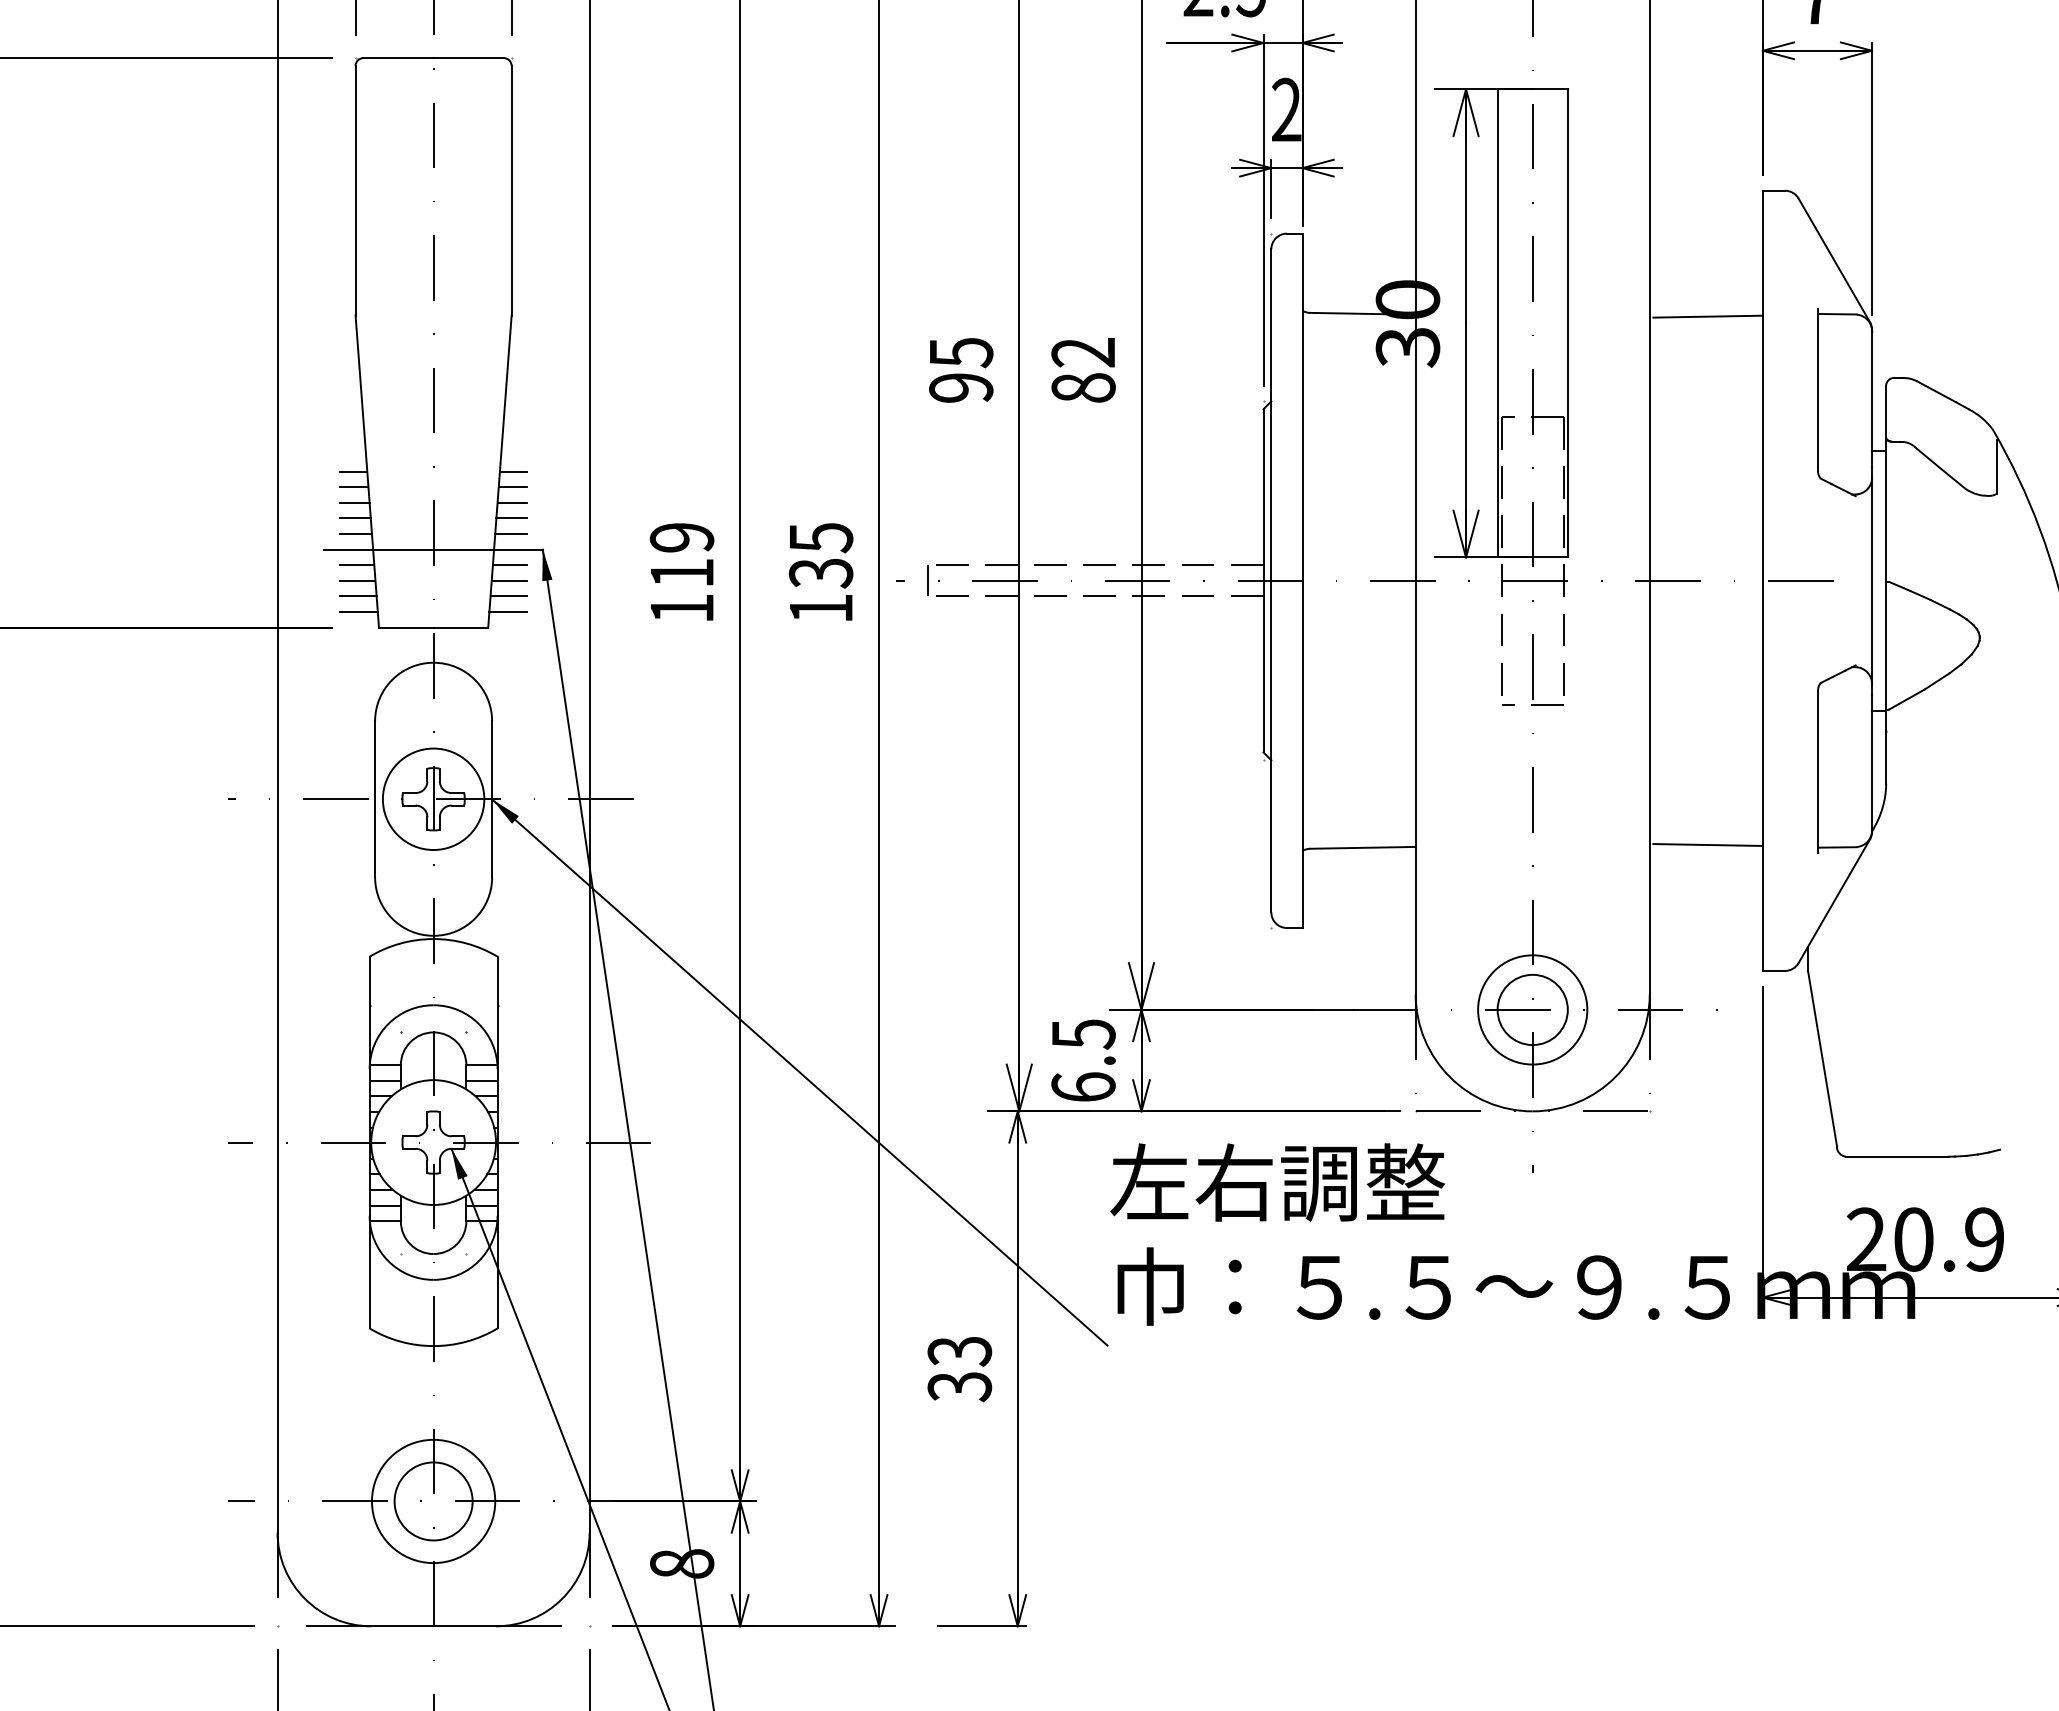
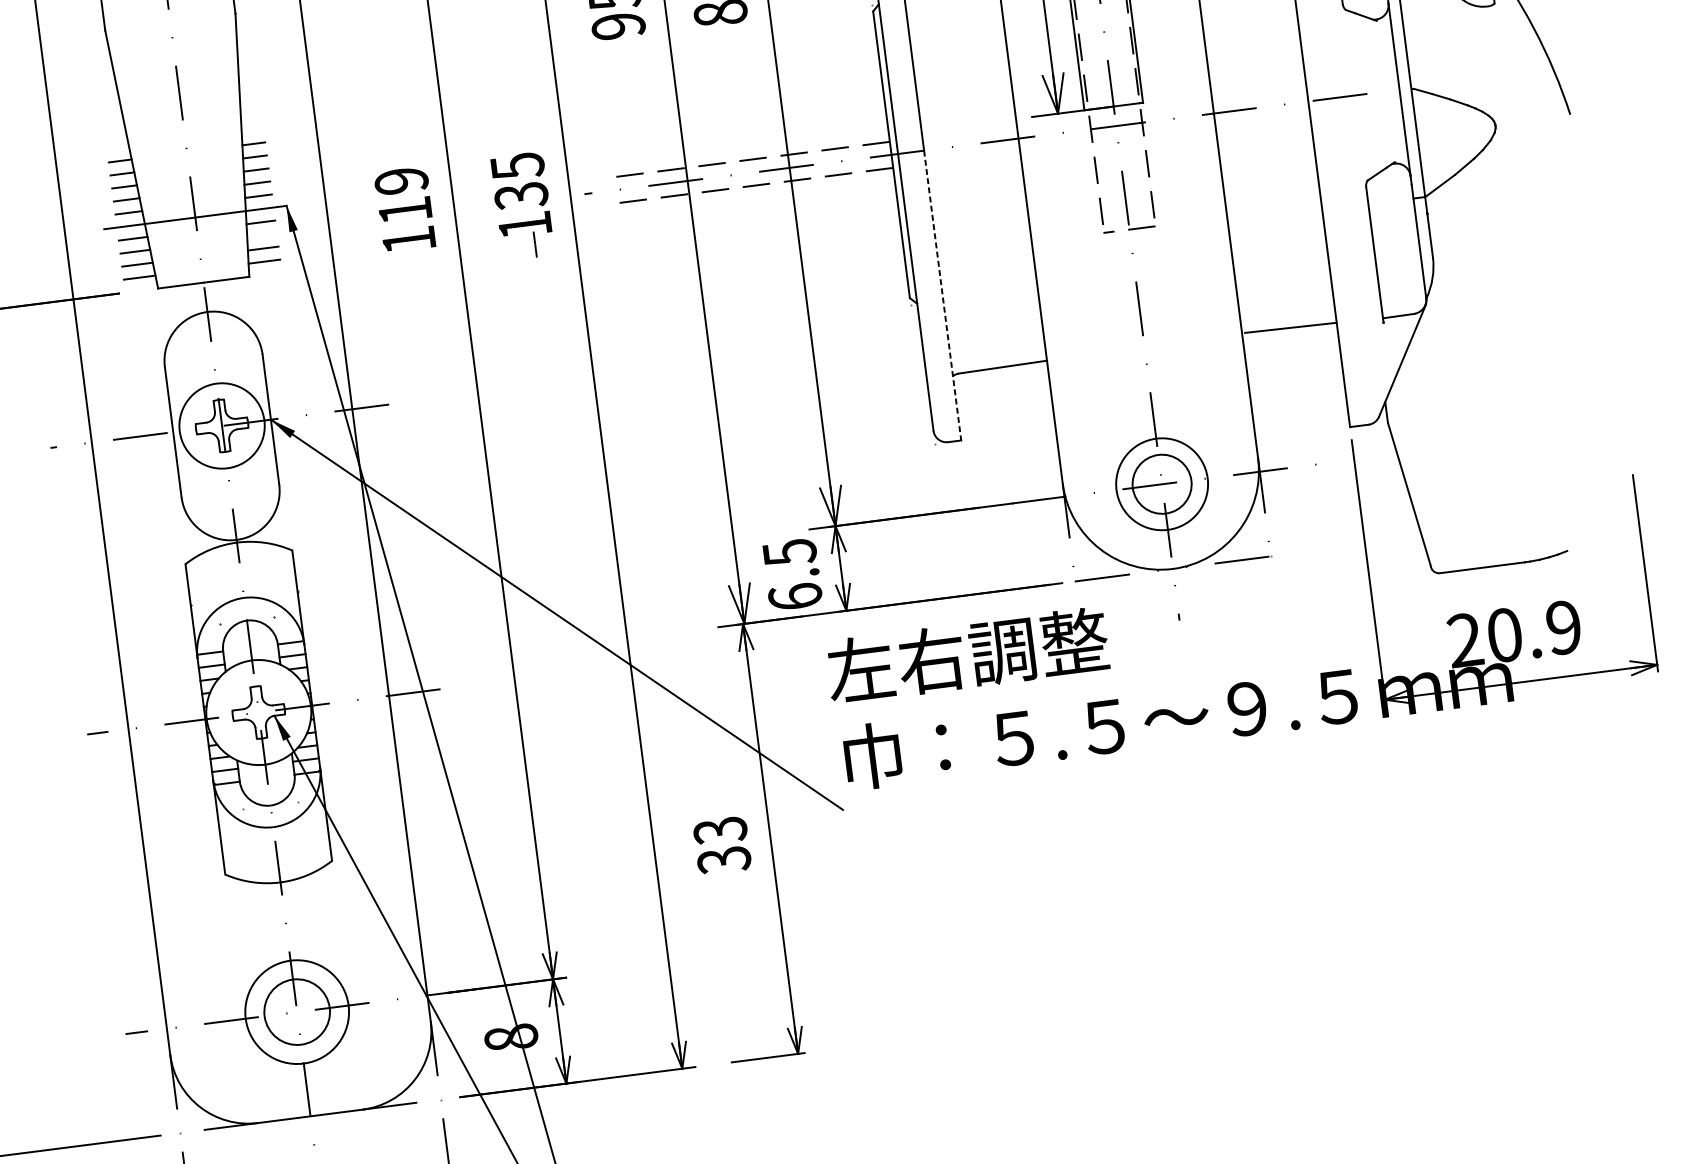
line: (509, 580) -> (262, 235), removed
line: (927, 580) -> (534, 244), moved
line: (1302, 754) -> (942, 295), solid -> dashed

